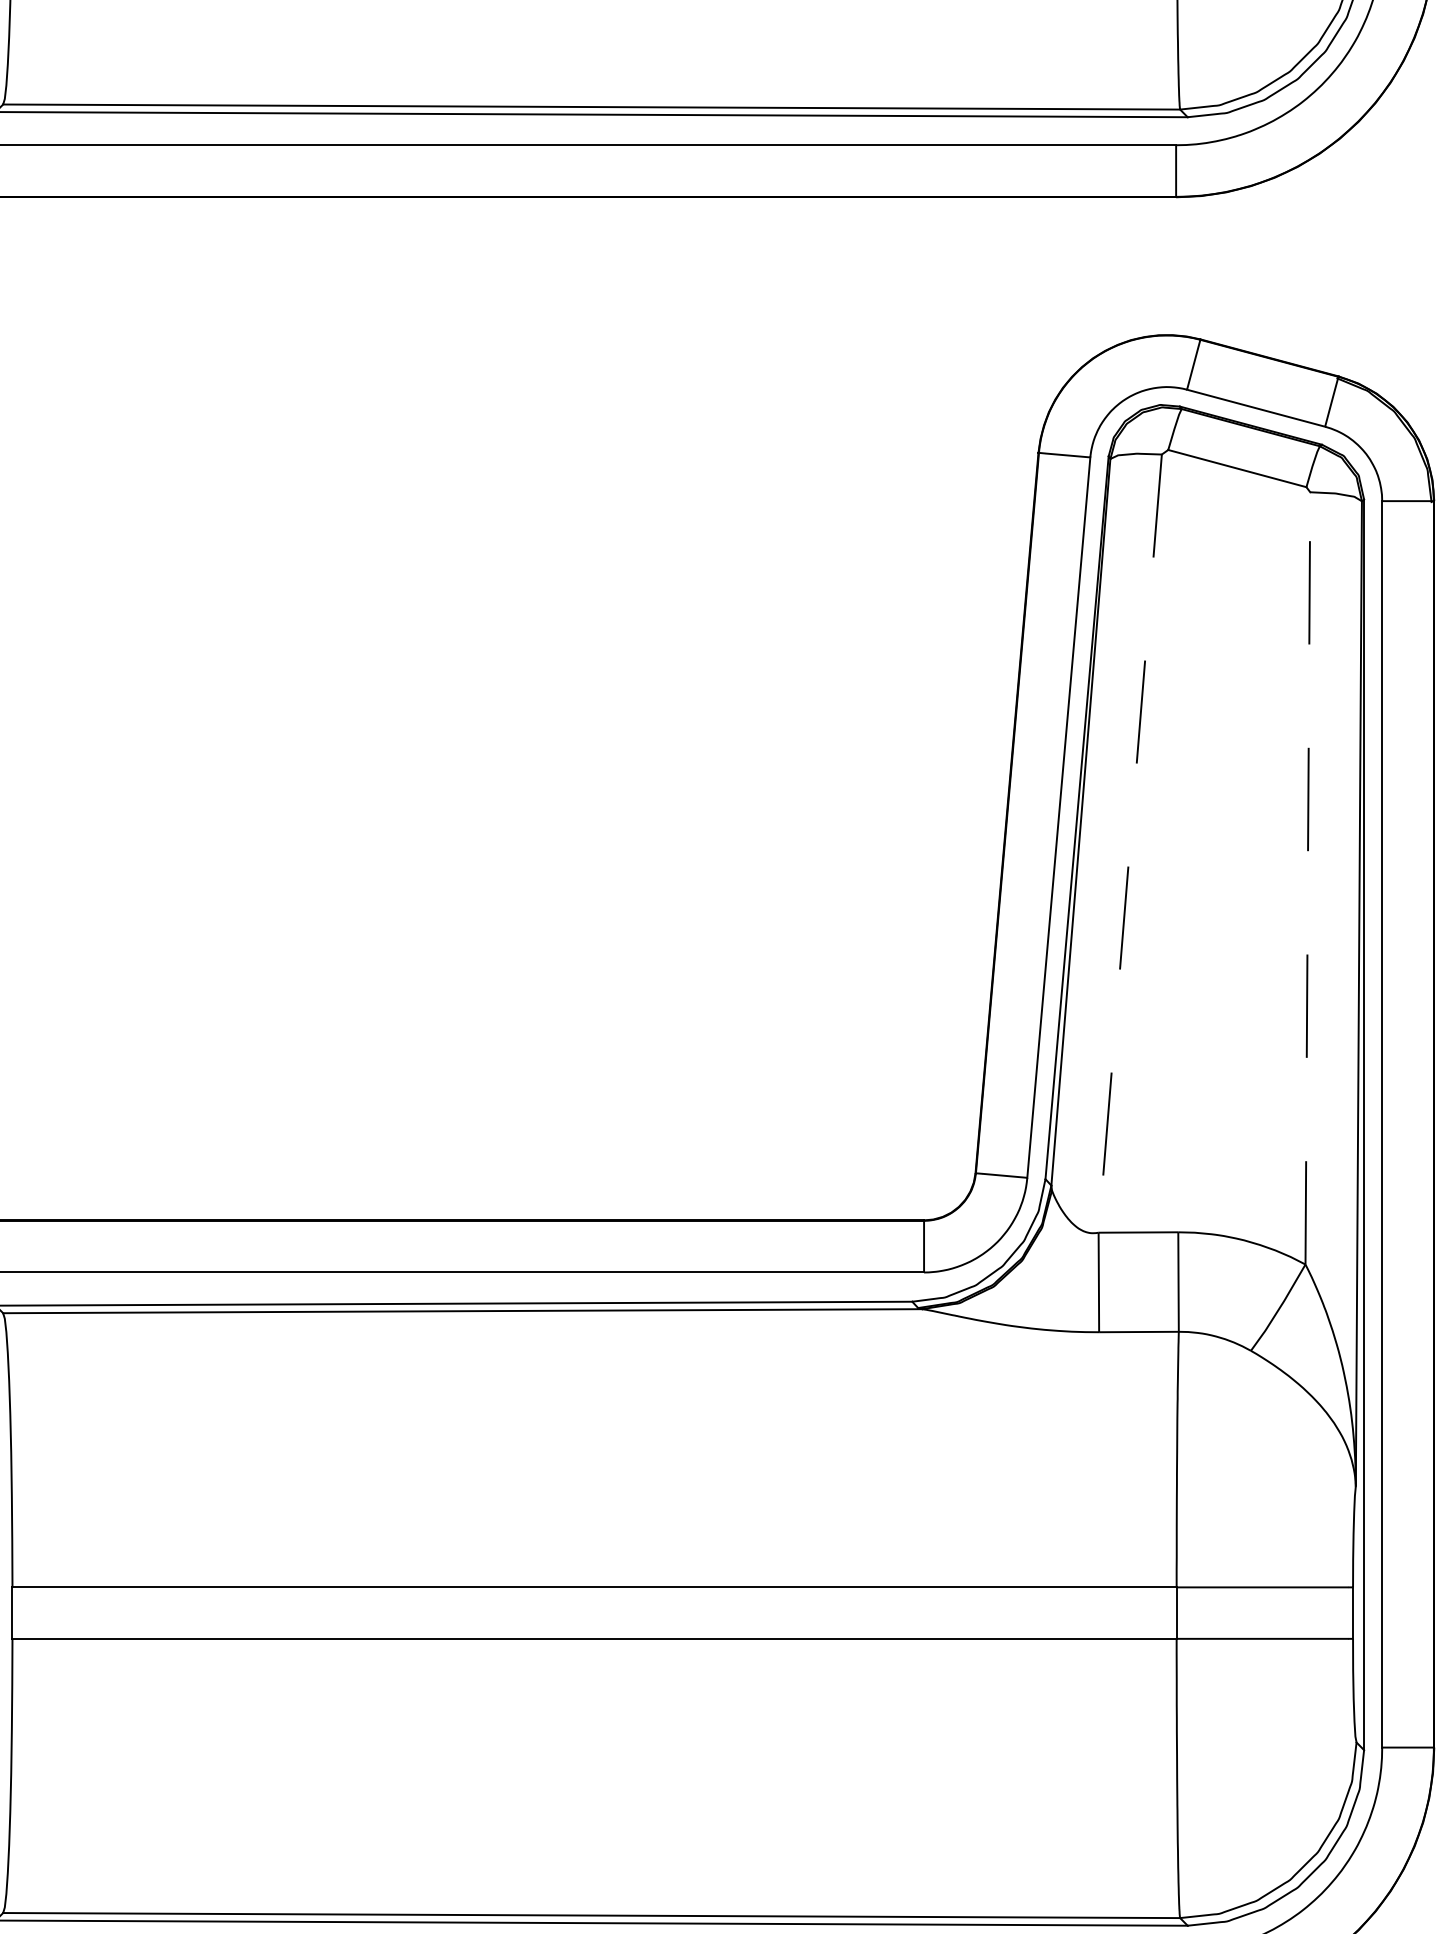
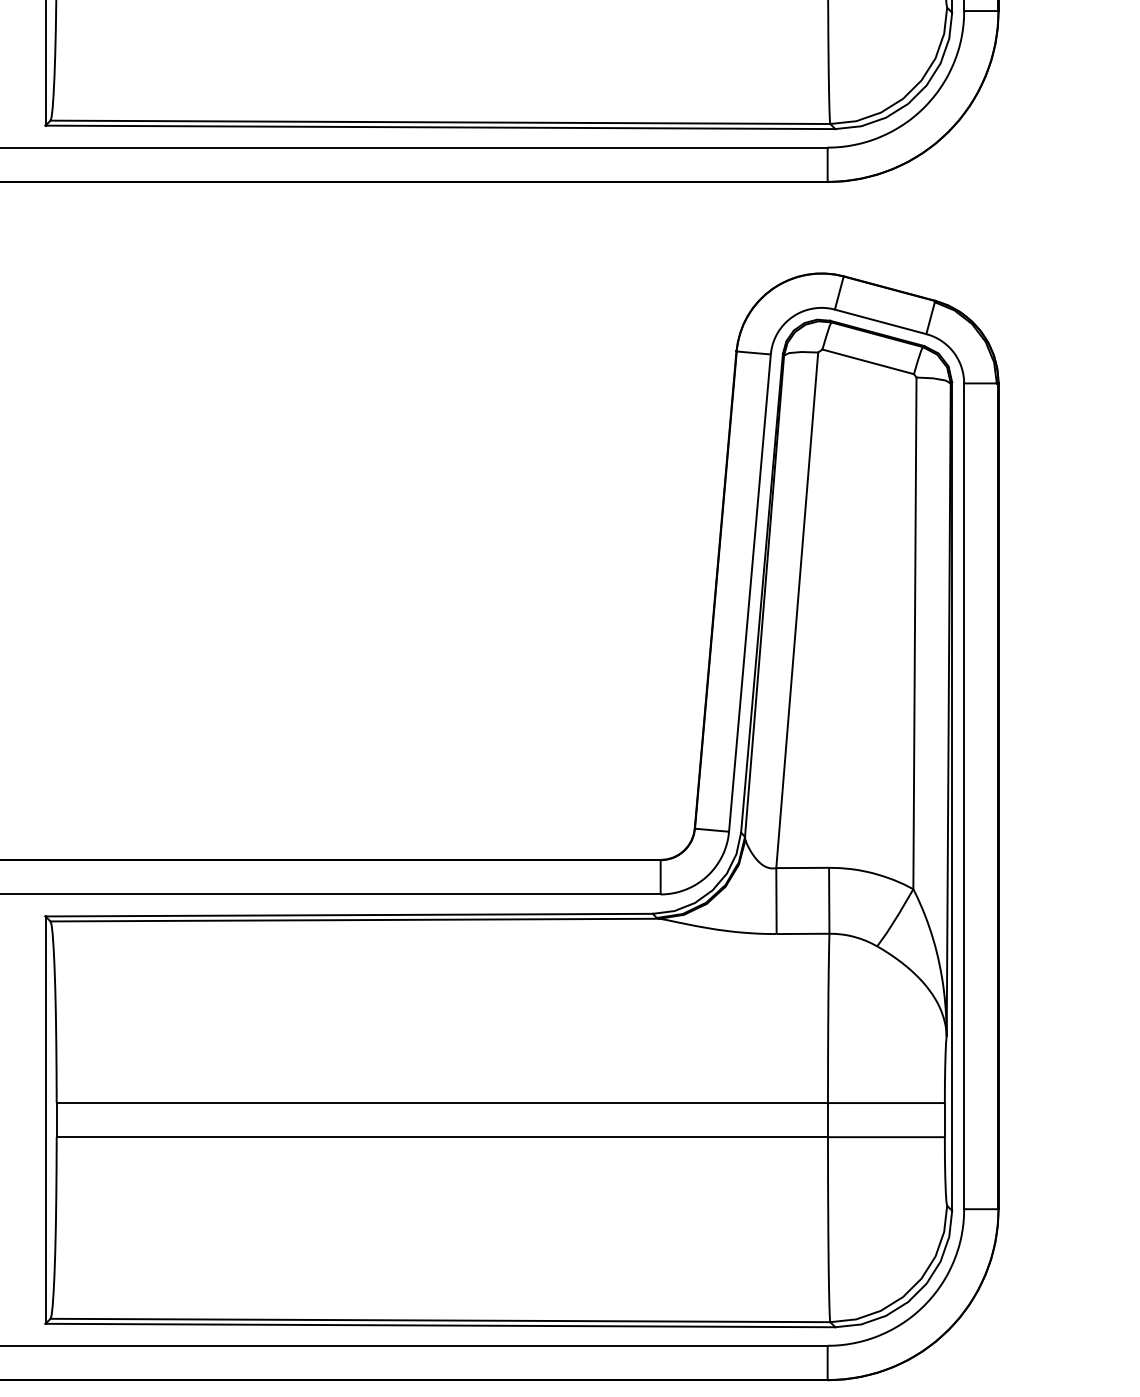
line: (1130, 843) -> (797, 610), dashed -> solid
line: (1307, 878) -> (914, 633), dashed -> solid

